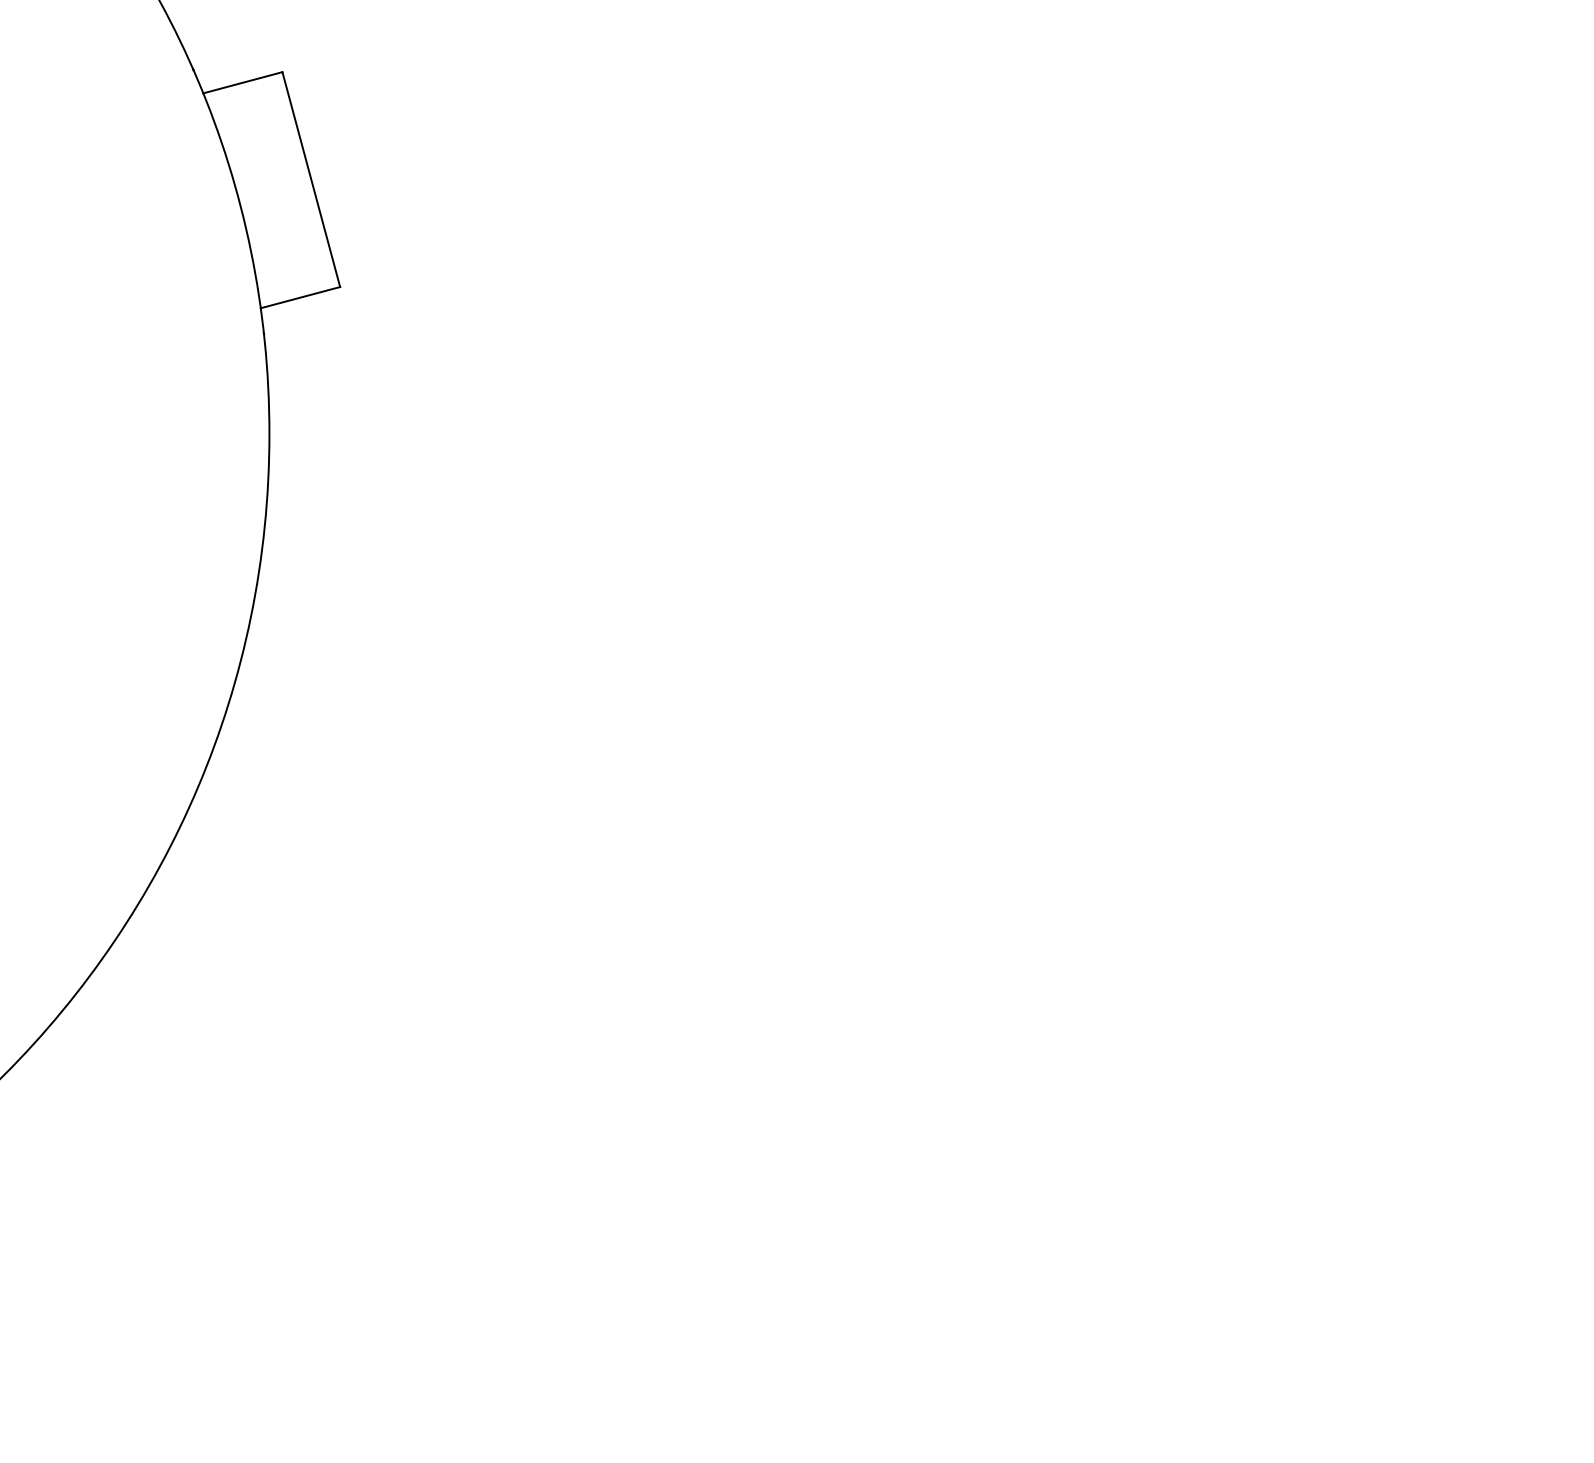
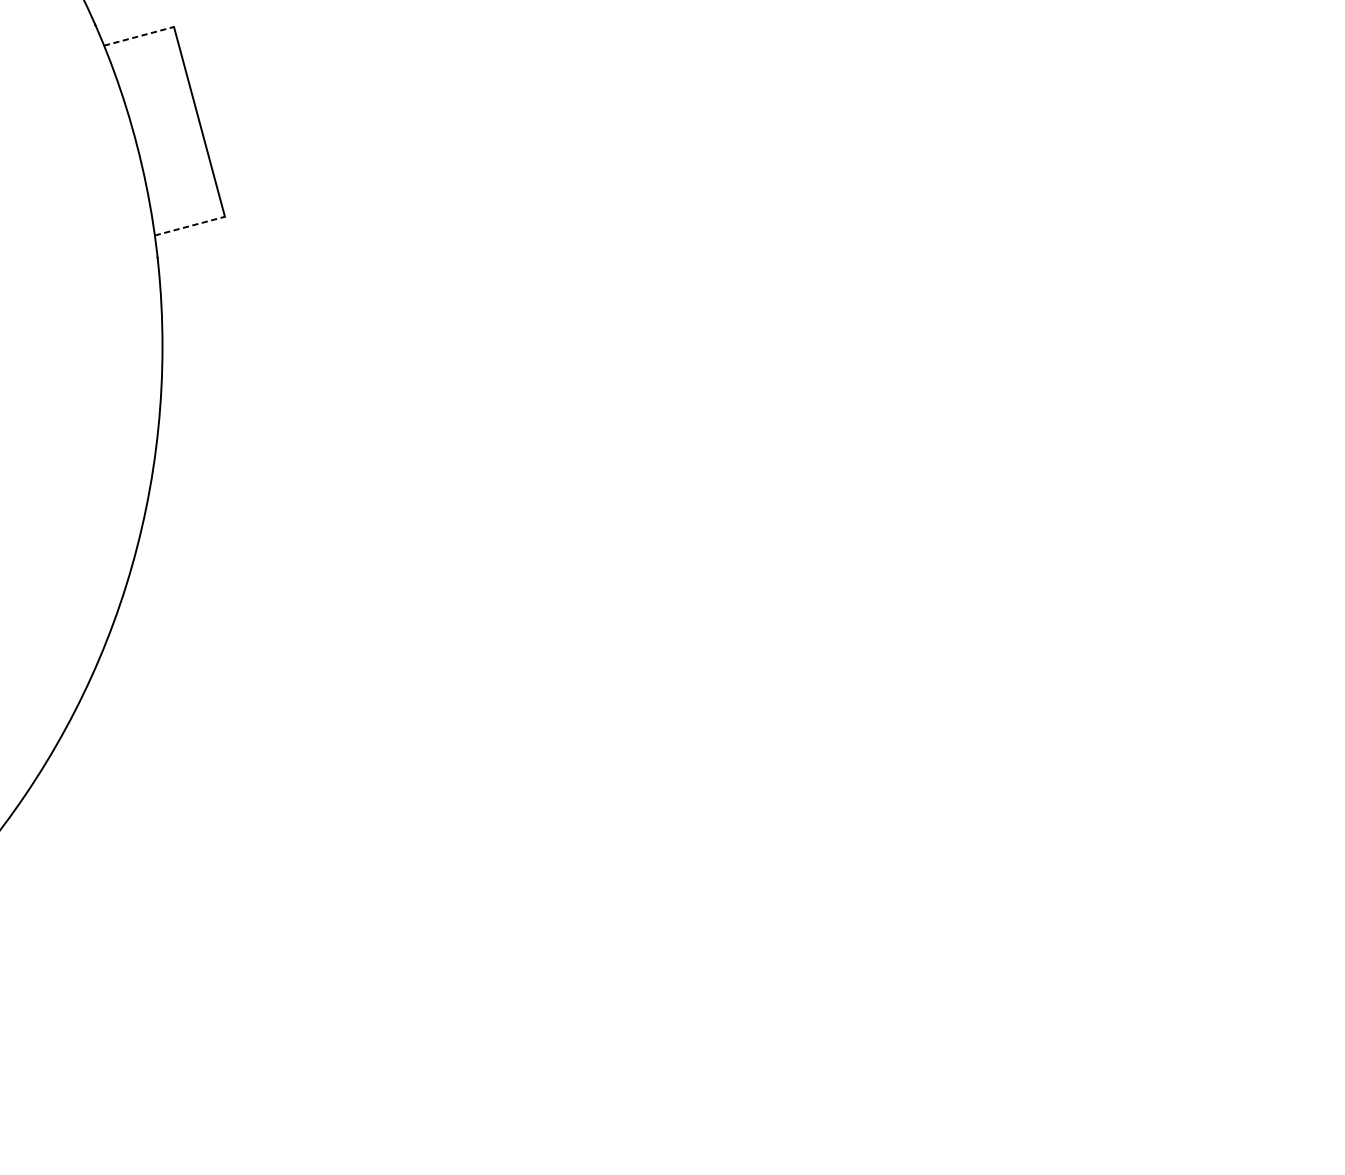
line: (243, 82) -> (139, 36), solid -> dashed
line: (300, 297) -> (189, 226), solid -> dashed

